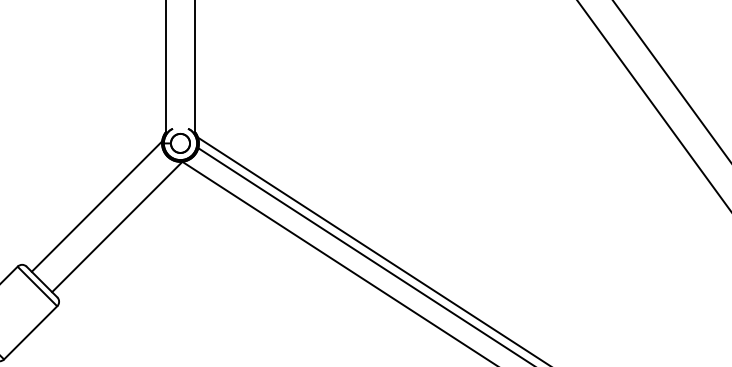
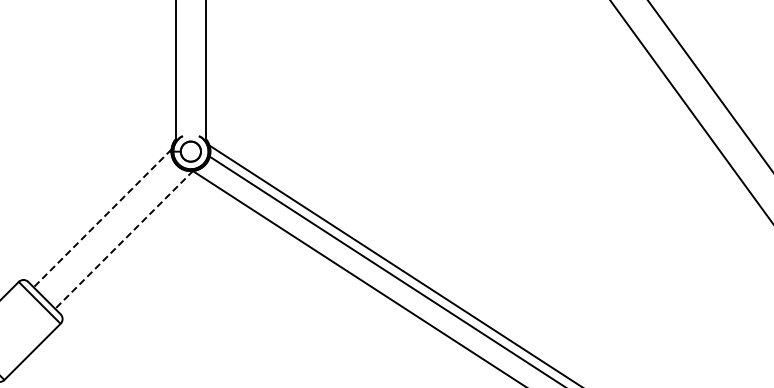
line: (96, 206) -> (102, 218), solid -> dashed
line: (117, 226) -> (124, 239), solid -> dashed

